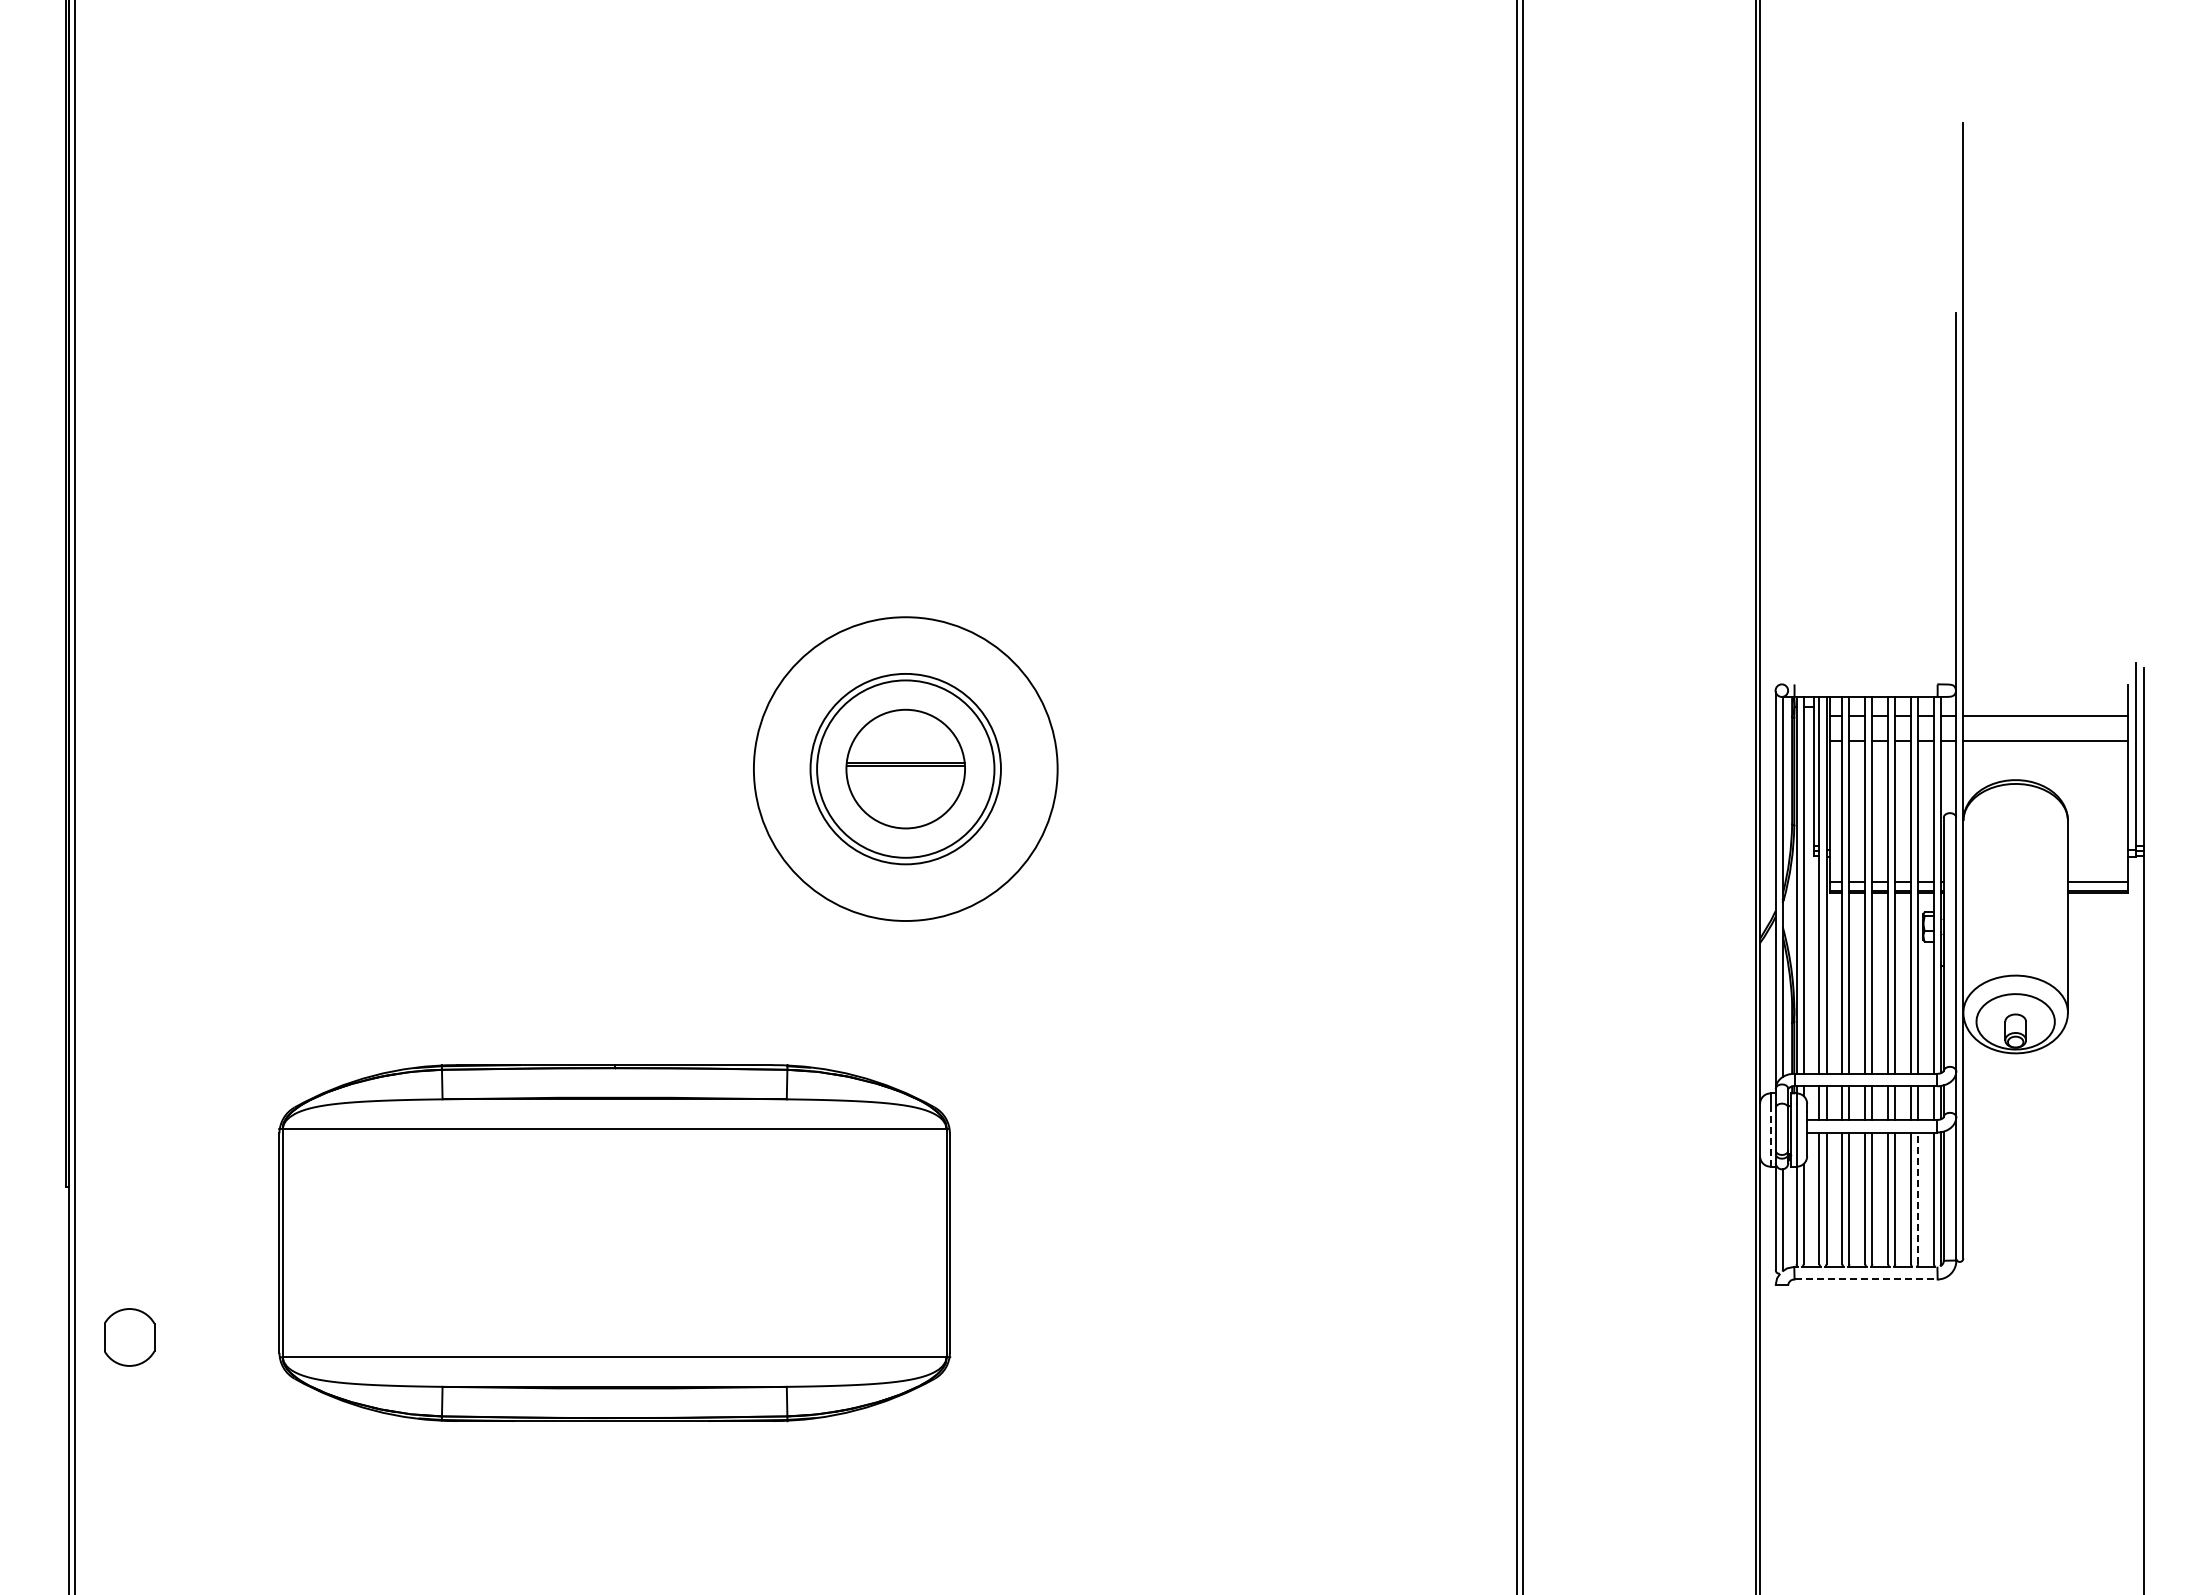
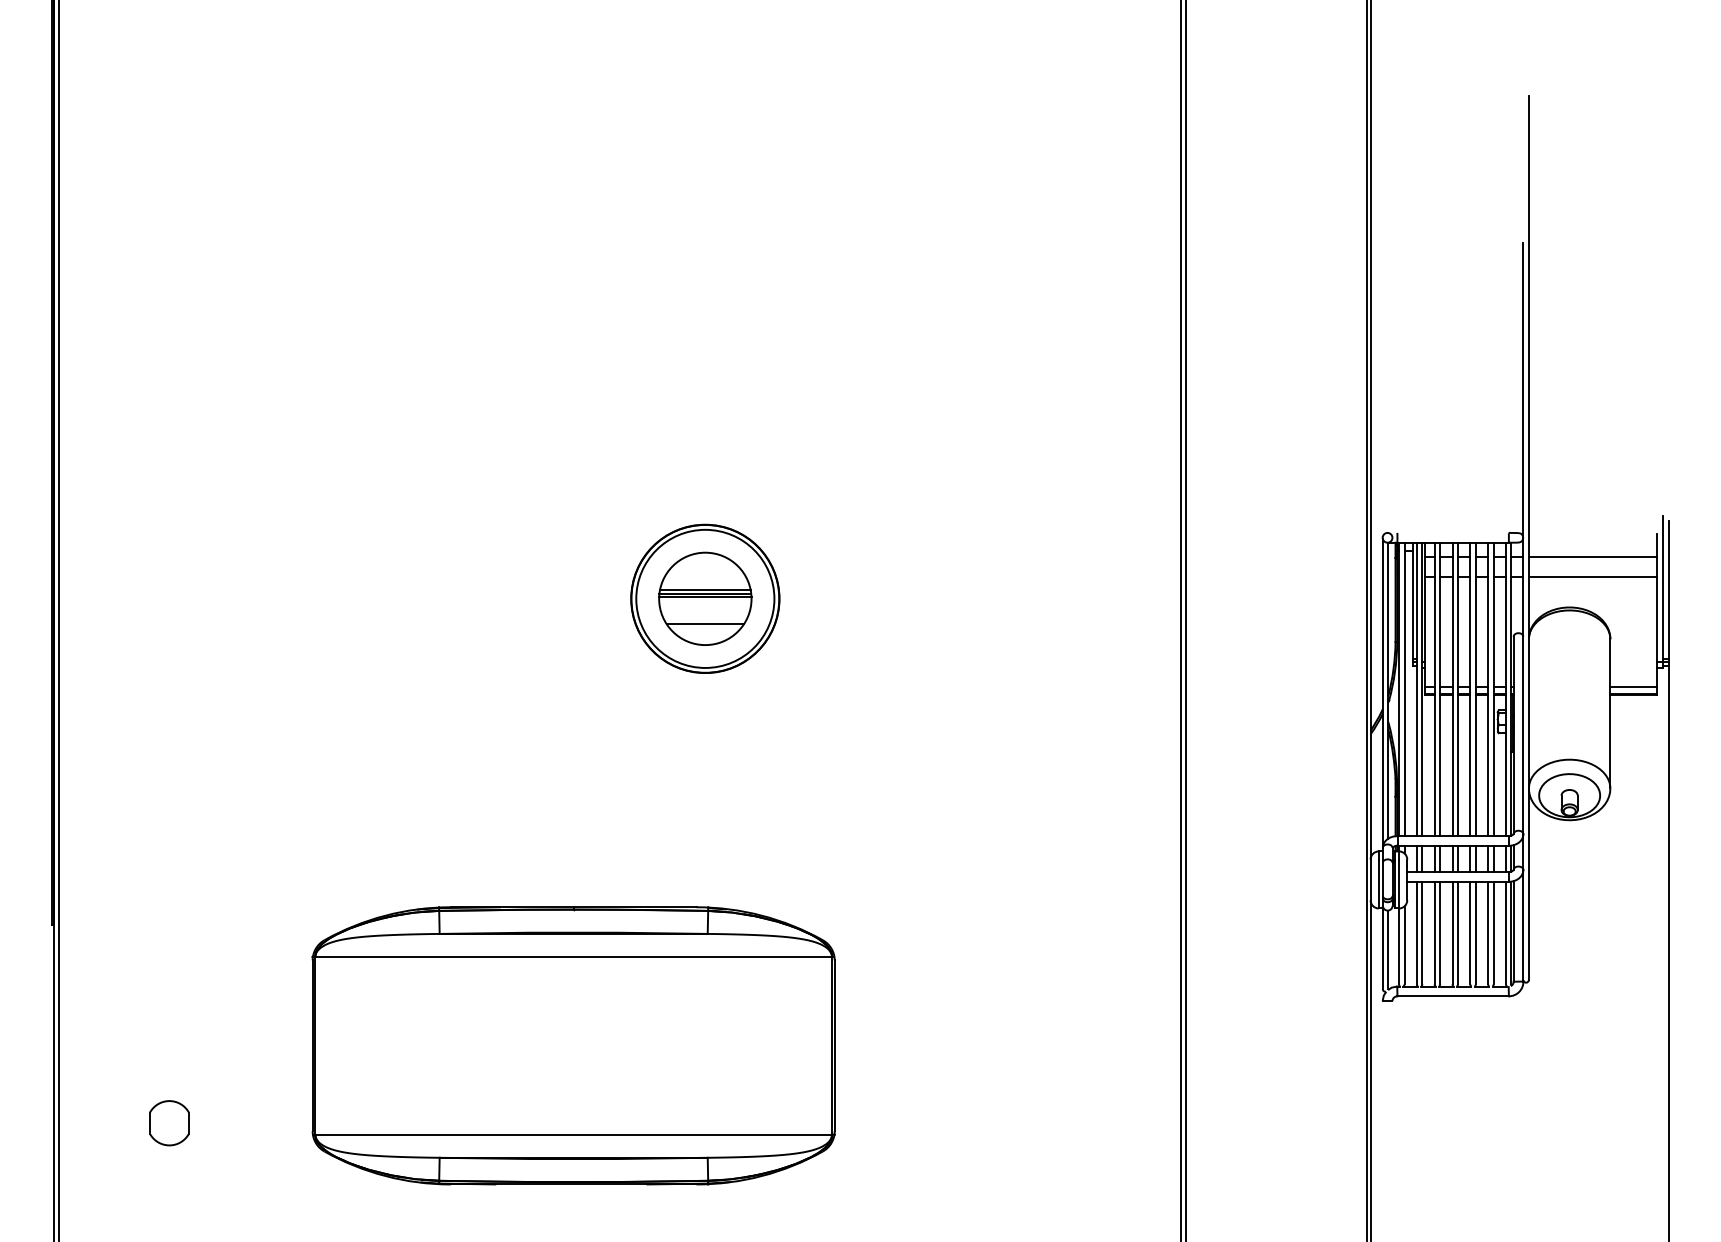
line: (905, 757) -> (705, 589), added
circle: (905, 769) -> (705, 599), size x0.62
line: (905, 801) -> (705, 624), added
line: (1770, 1134) -> (1378, 883), dashed -> solid
line: (1918, 1198) -> (1493, 933), dashed -> solid
part: (614, 1243) -> (573, 1046), moved
line: (1866, 1279) -> (1453, 996), dashed -> solid
part: (129, 1337) -> (169, 1123), moved

